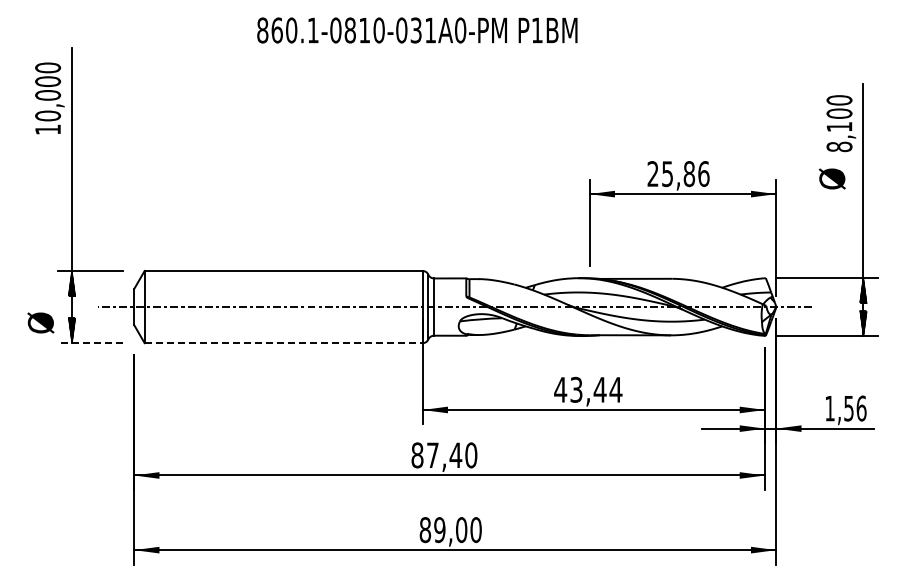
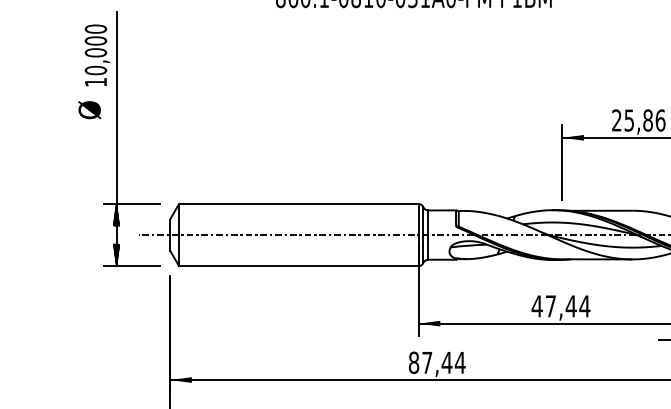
text: (40, 322) -> (89, 109), moved
line: (90, 343) -> (132, 266), dashed -> solid
line: (284, 343) -> (299, 266), dashed -> solid
text: (576, 389) -> (550, 306), 43,44 -> 47,44
text: (470, 455) -> (459, 362), 87,40 -> 87,44

